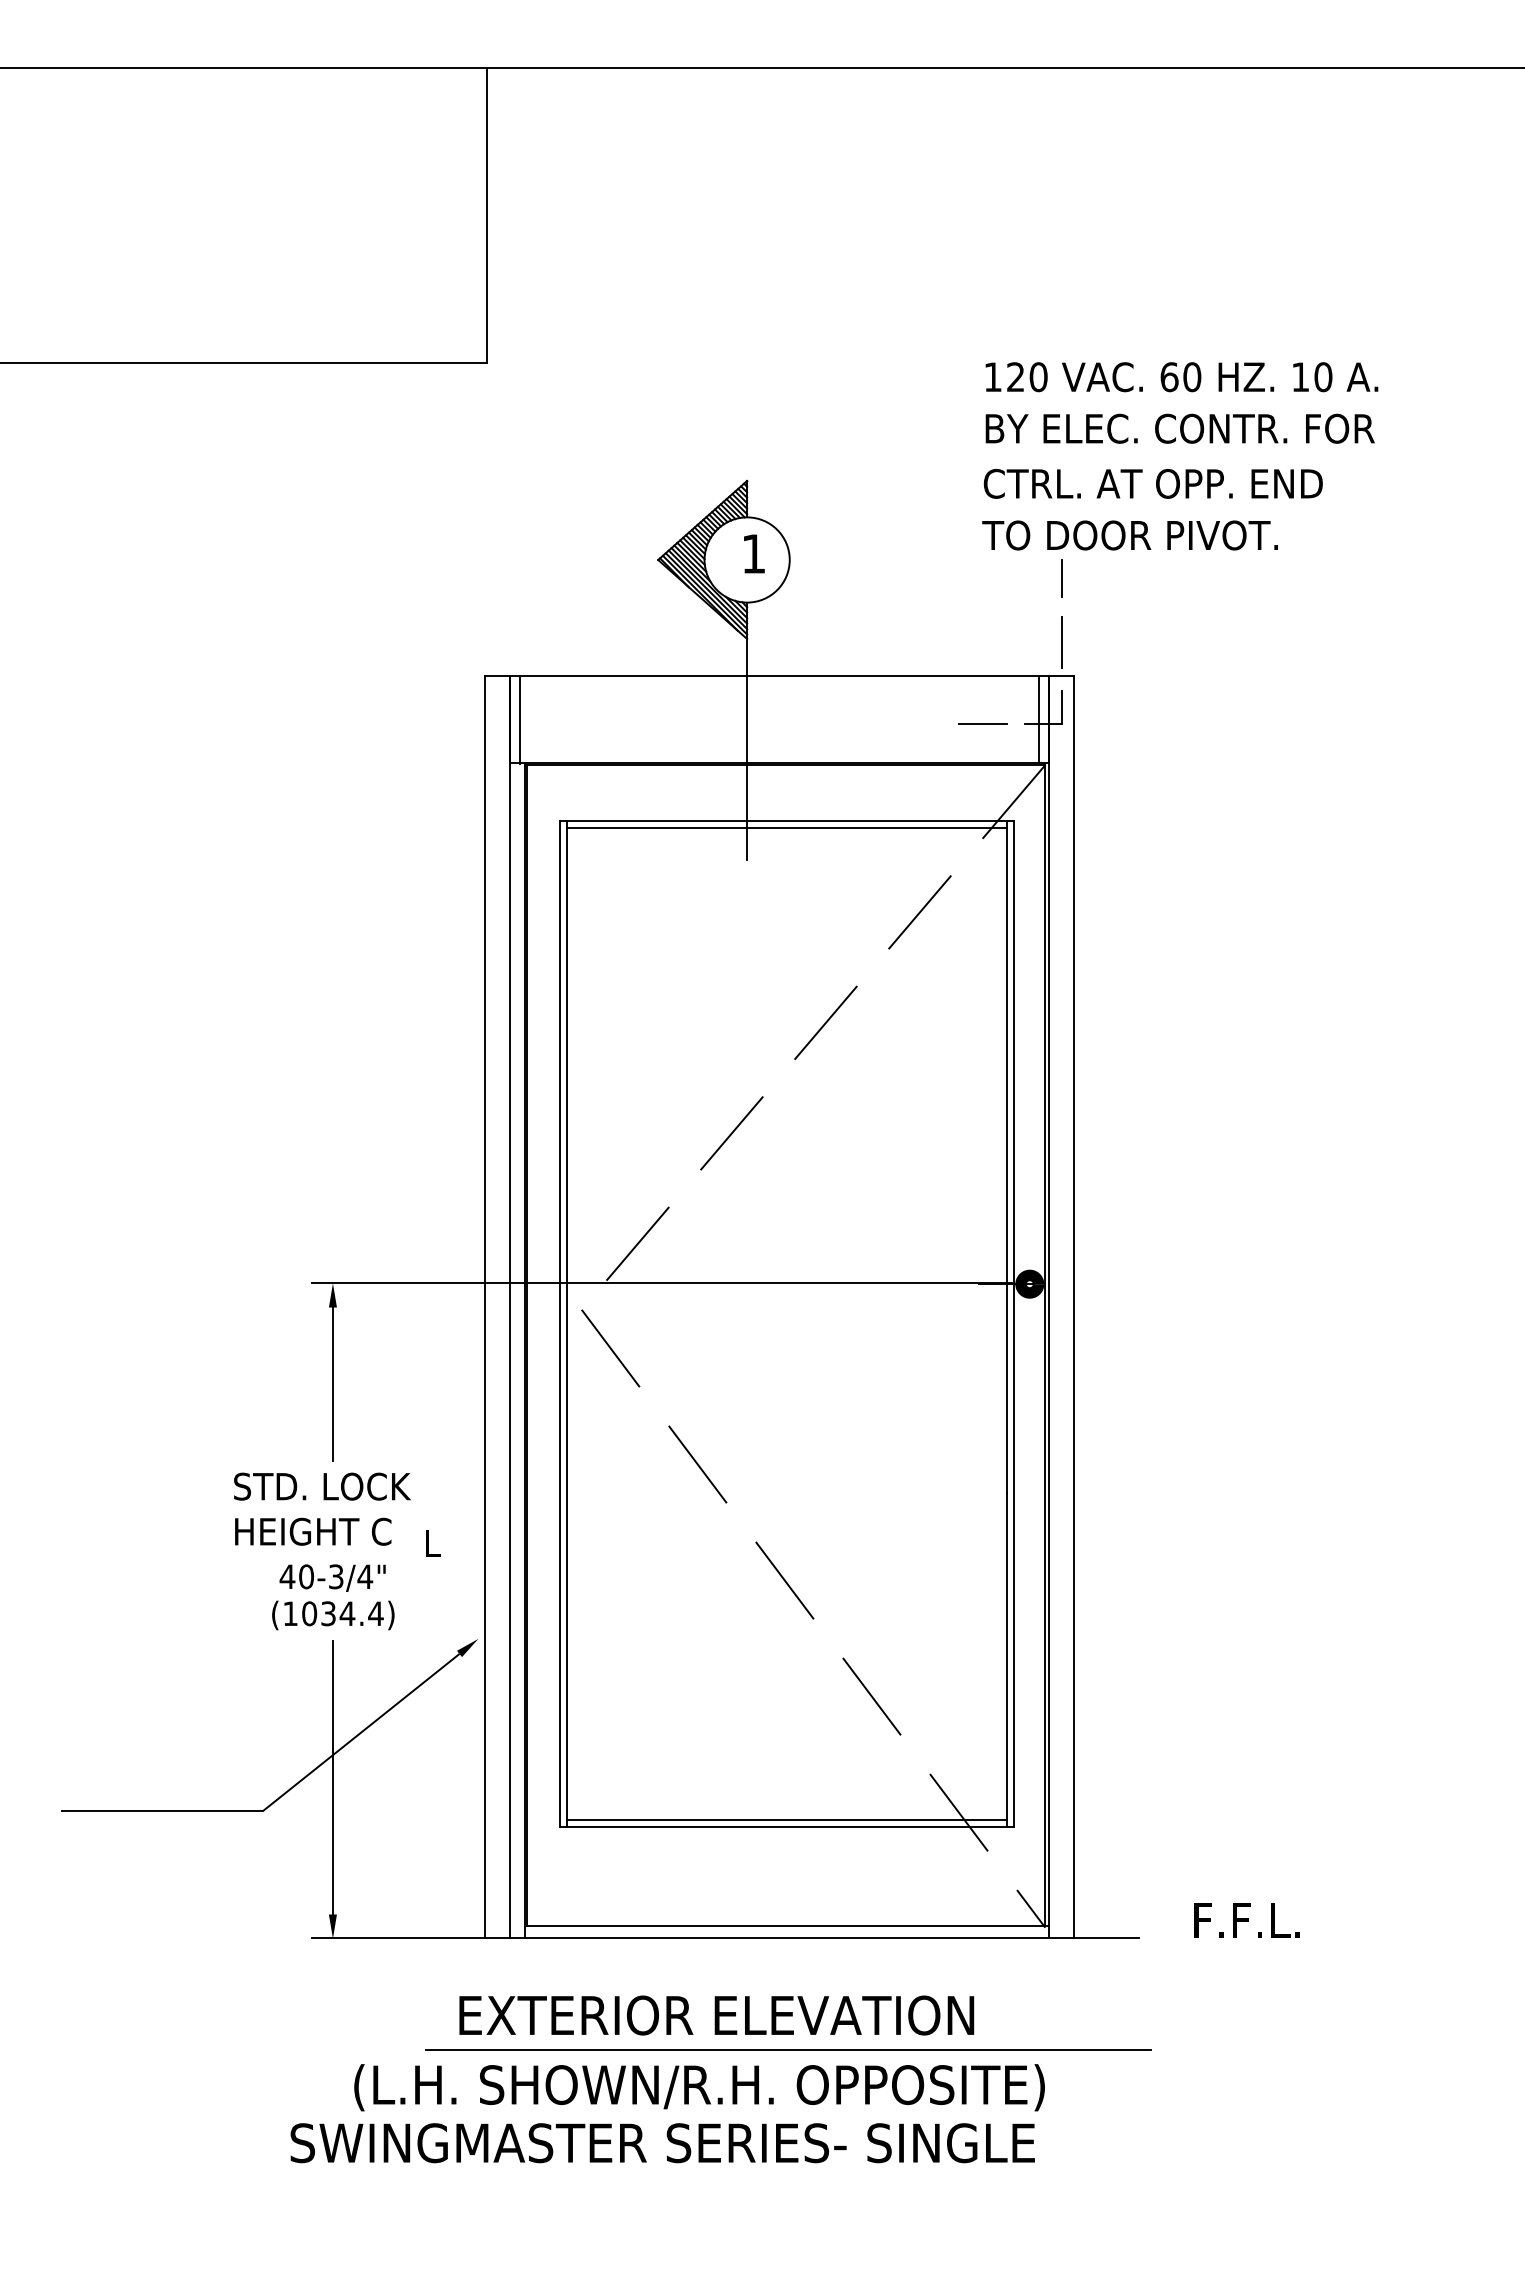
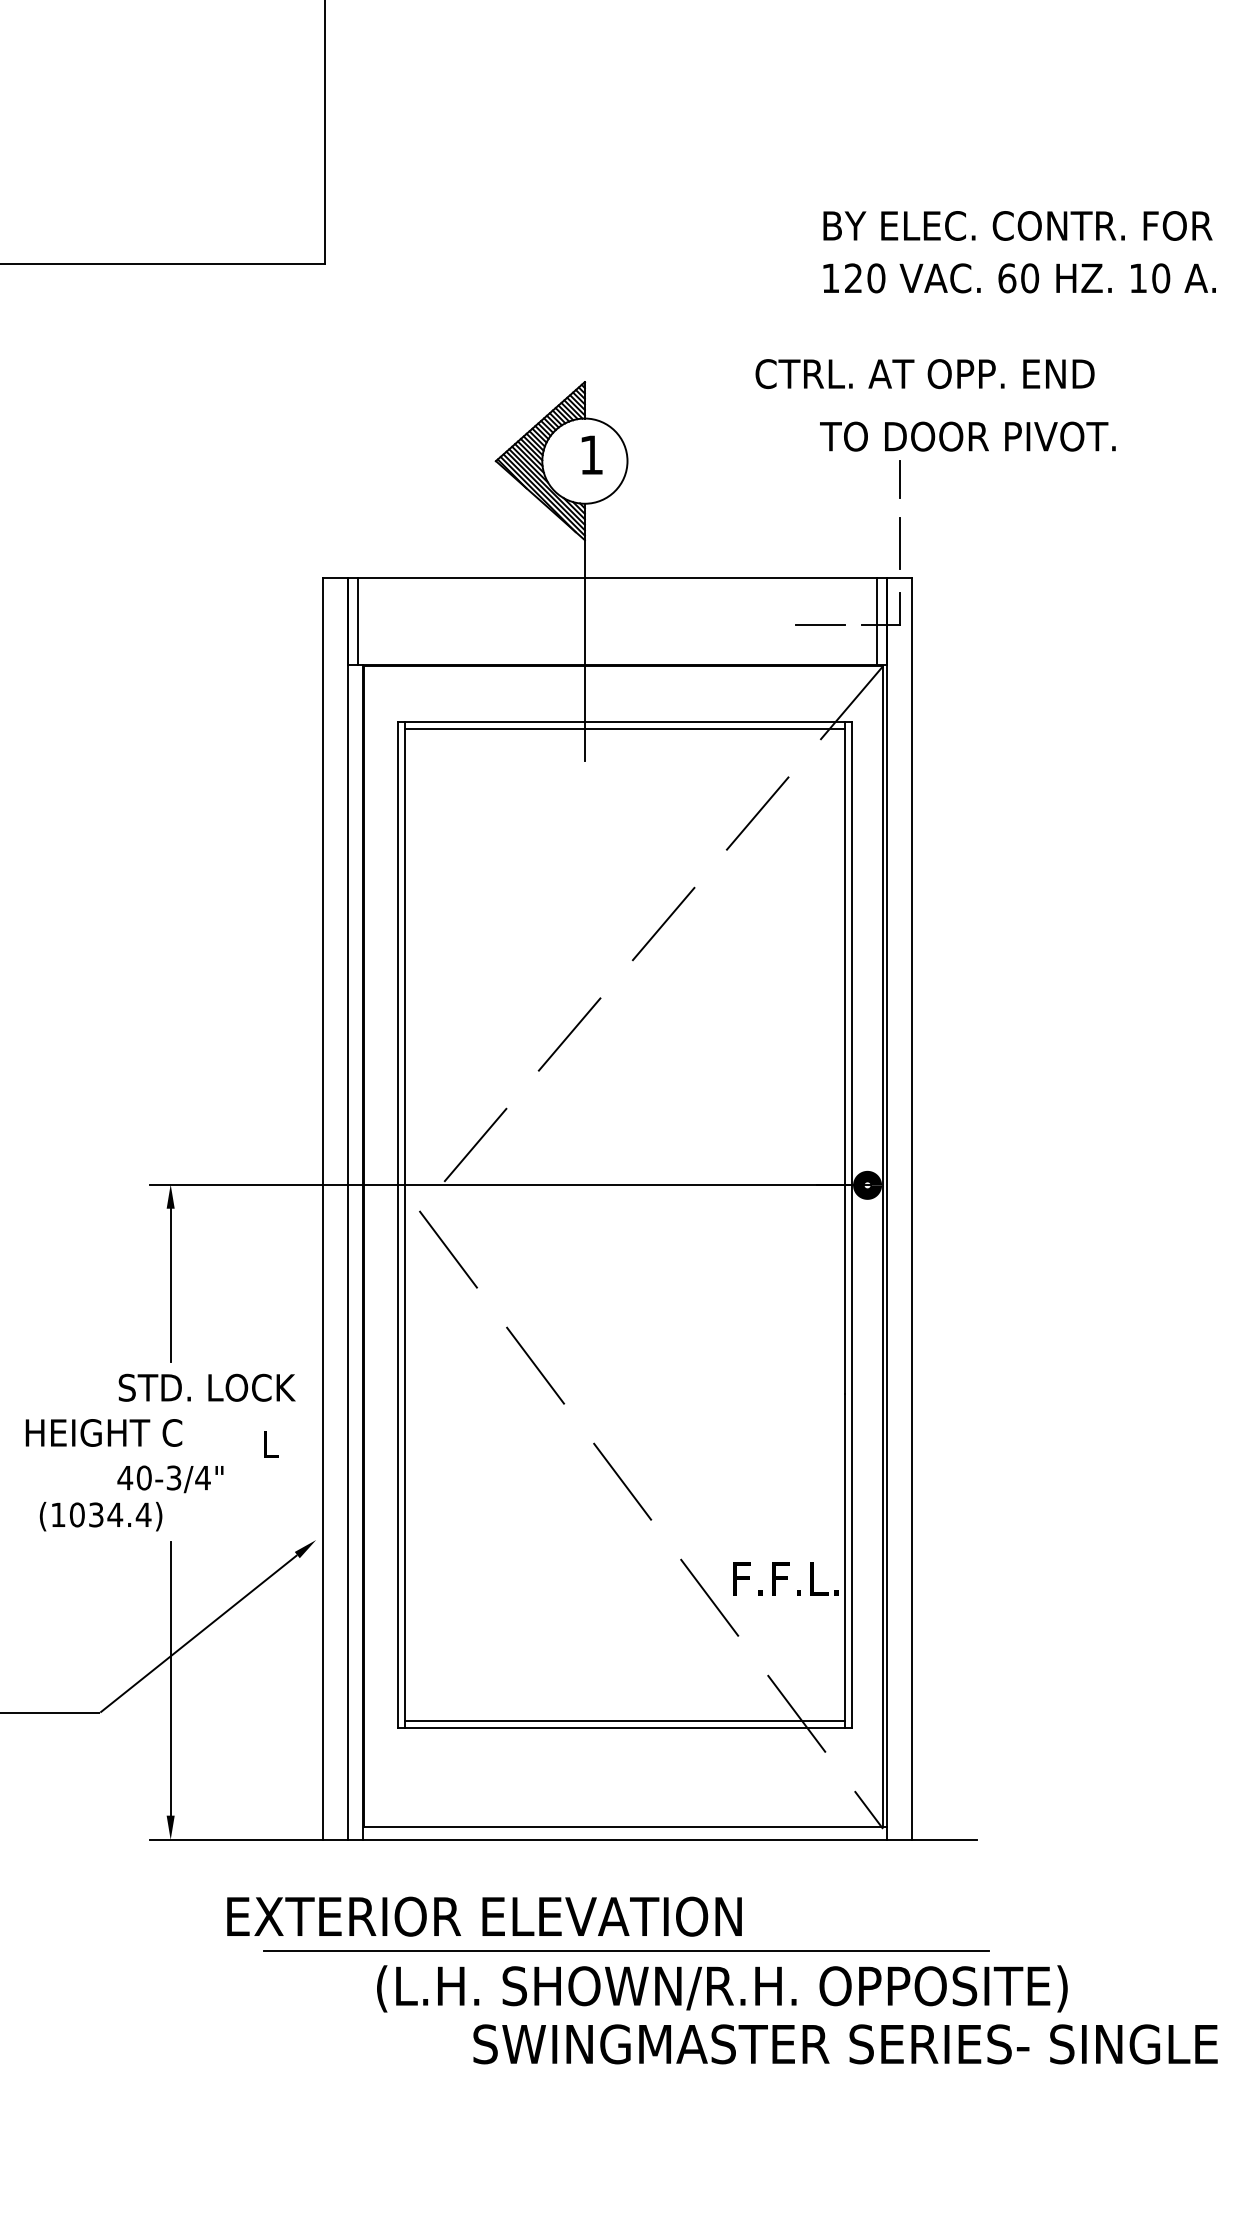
text: (1179, 428) -> (1017, 225), moved
text: (1152, 483) -> (924, 373), moved
text: (322, 1486) -> (207, 1387), moved
text: (313, 1531) -> (104, 1432), moved
text: (333, 1615) -> (101, 1516), moved
text: (1246, 1920) -> (785, 1578), moved
text: (716, 2015) -> (484, 1916), moved
text: (699, 2087) -> (722, 1988), moved
text: (662, 2143) -> (845, 2044), moved

